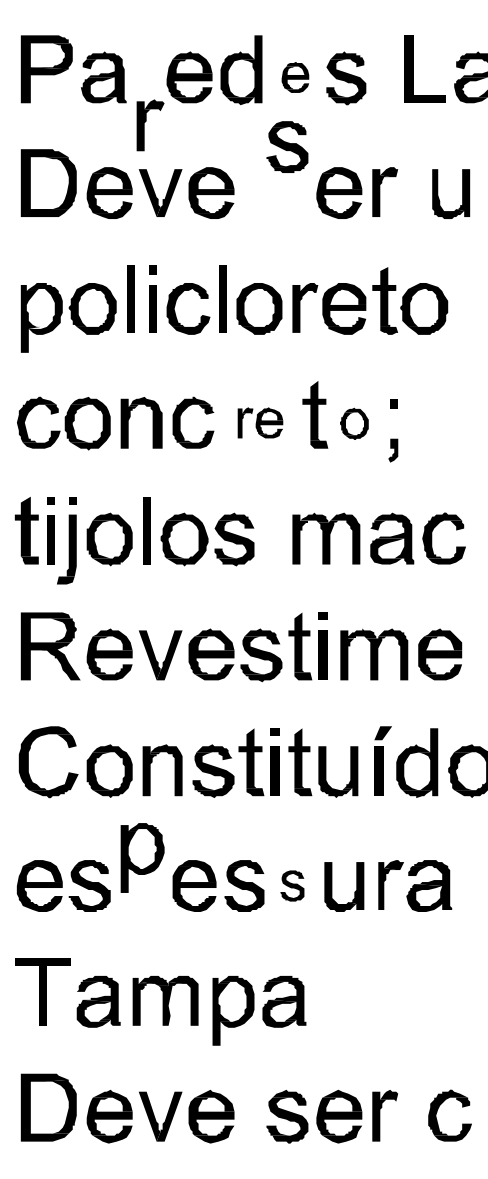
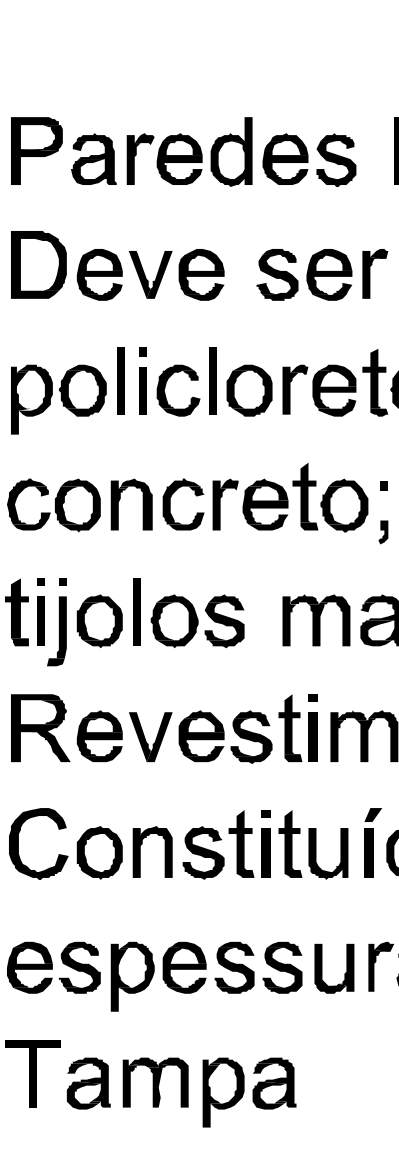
part: (295, 77) -> (285, 159), size x1.67
part: (150, 125) -> (140, 159), moved
part: (287, 146) -> (277, 274), moved
part: (260, 422) -> (250, 504), size x1.67
part: (354, 423) -> (344, 505), size x1.67
part: (142, 857) -> (132, 976), moved
part: (292, 885) -> (282, 967), size x1.67

